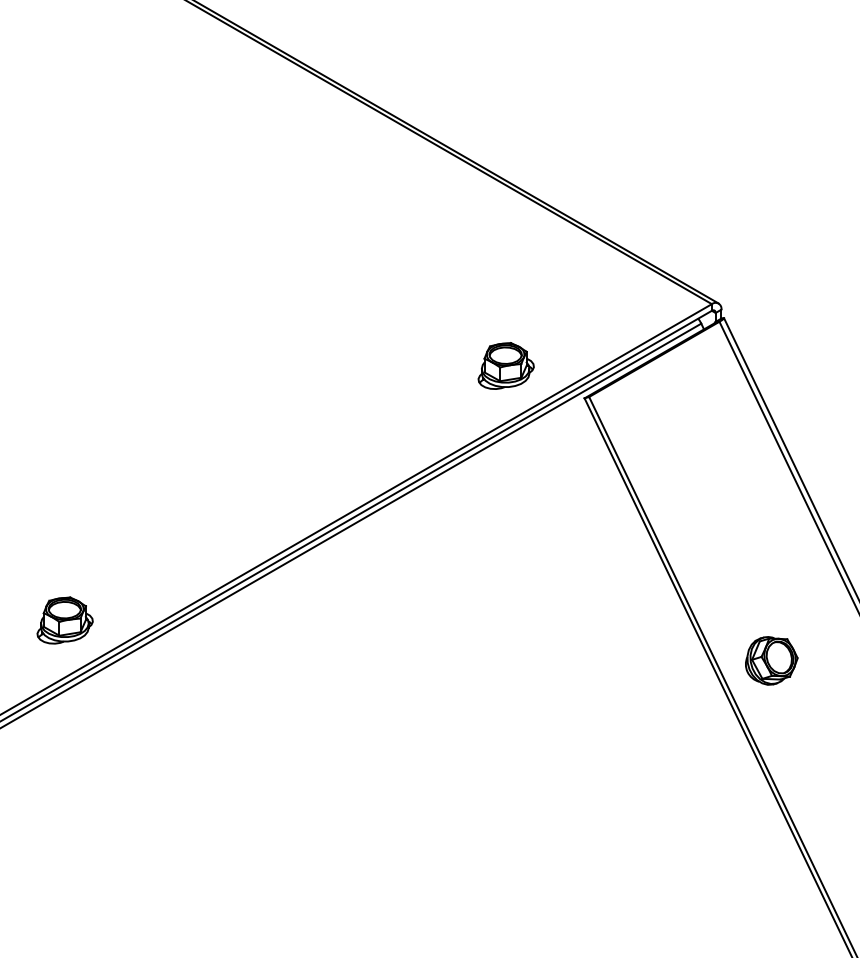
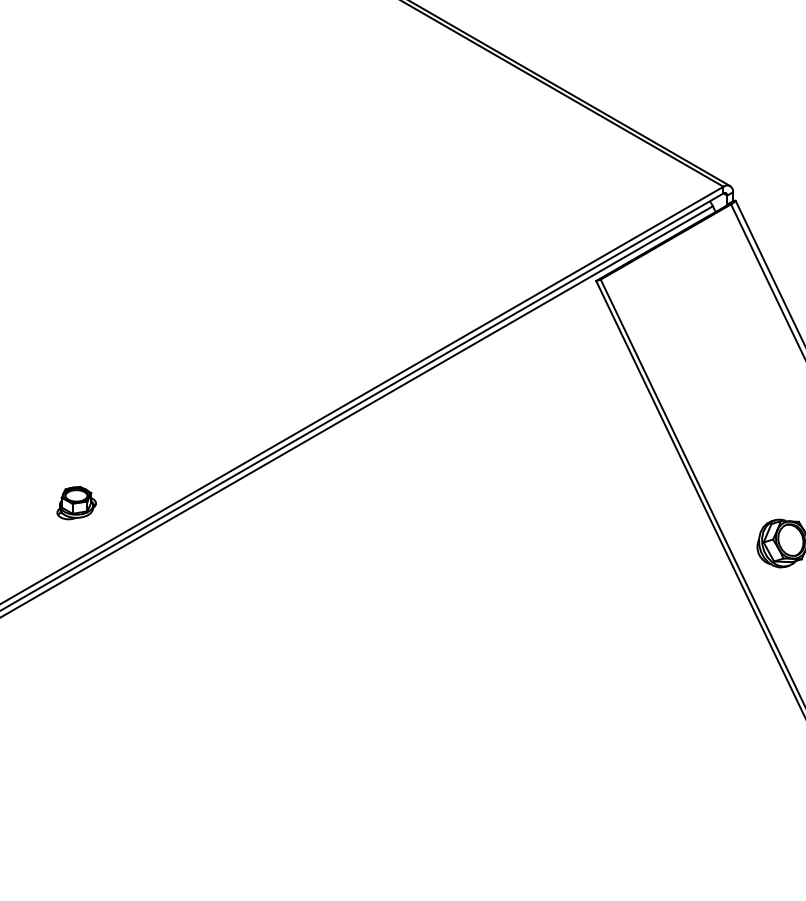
part: (505, 365) -> (517, 248), removed
part: (64, 620) -> (76, 503), size x0.7

